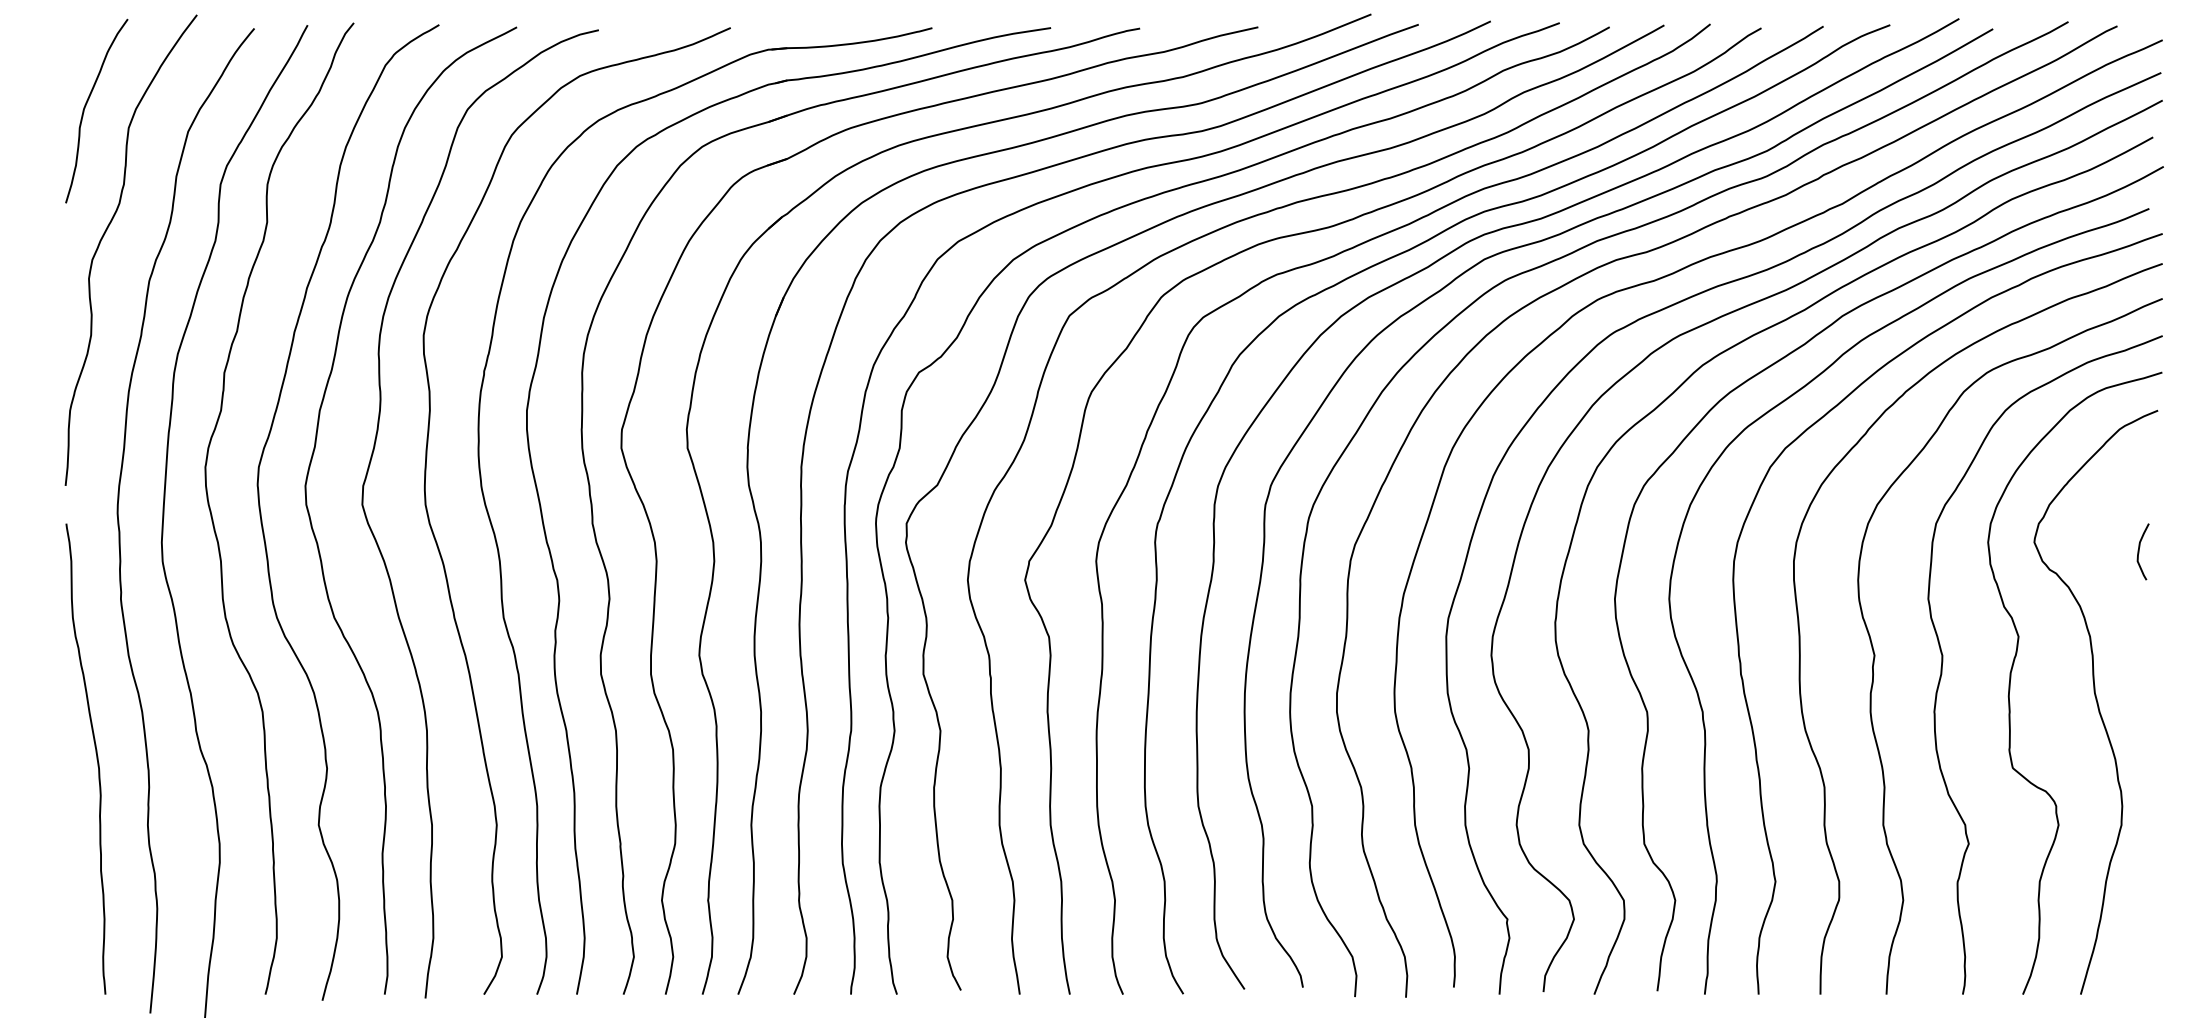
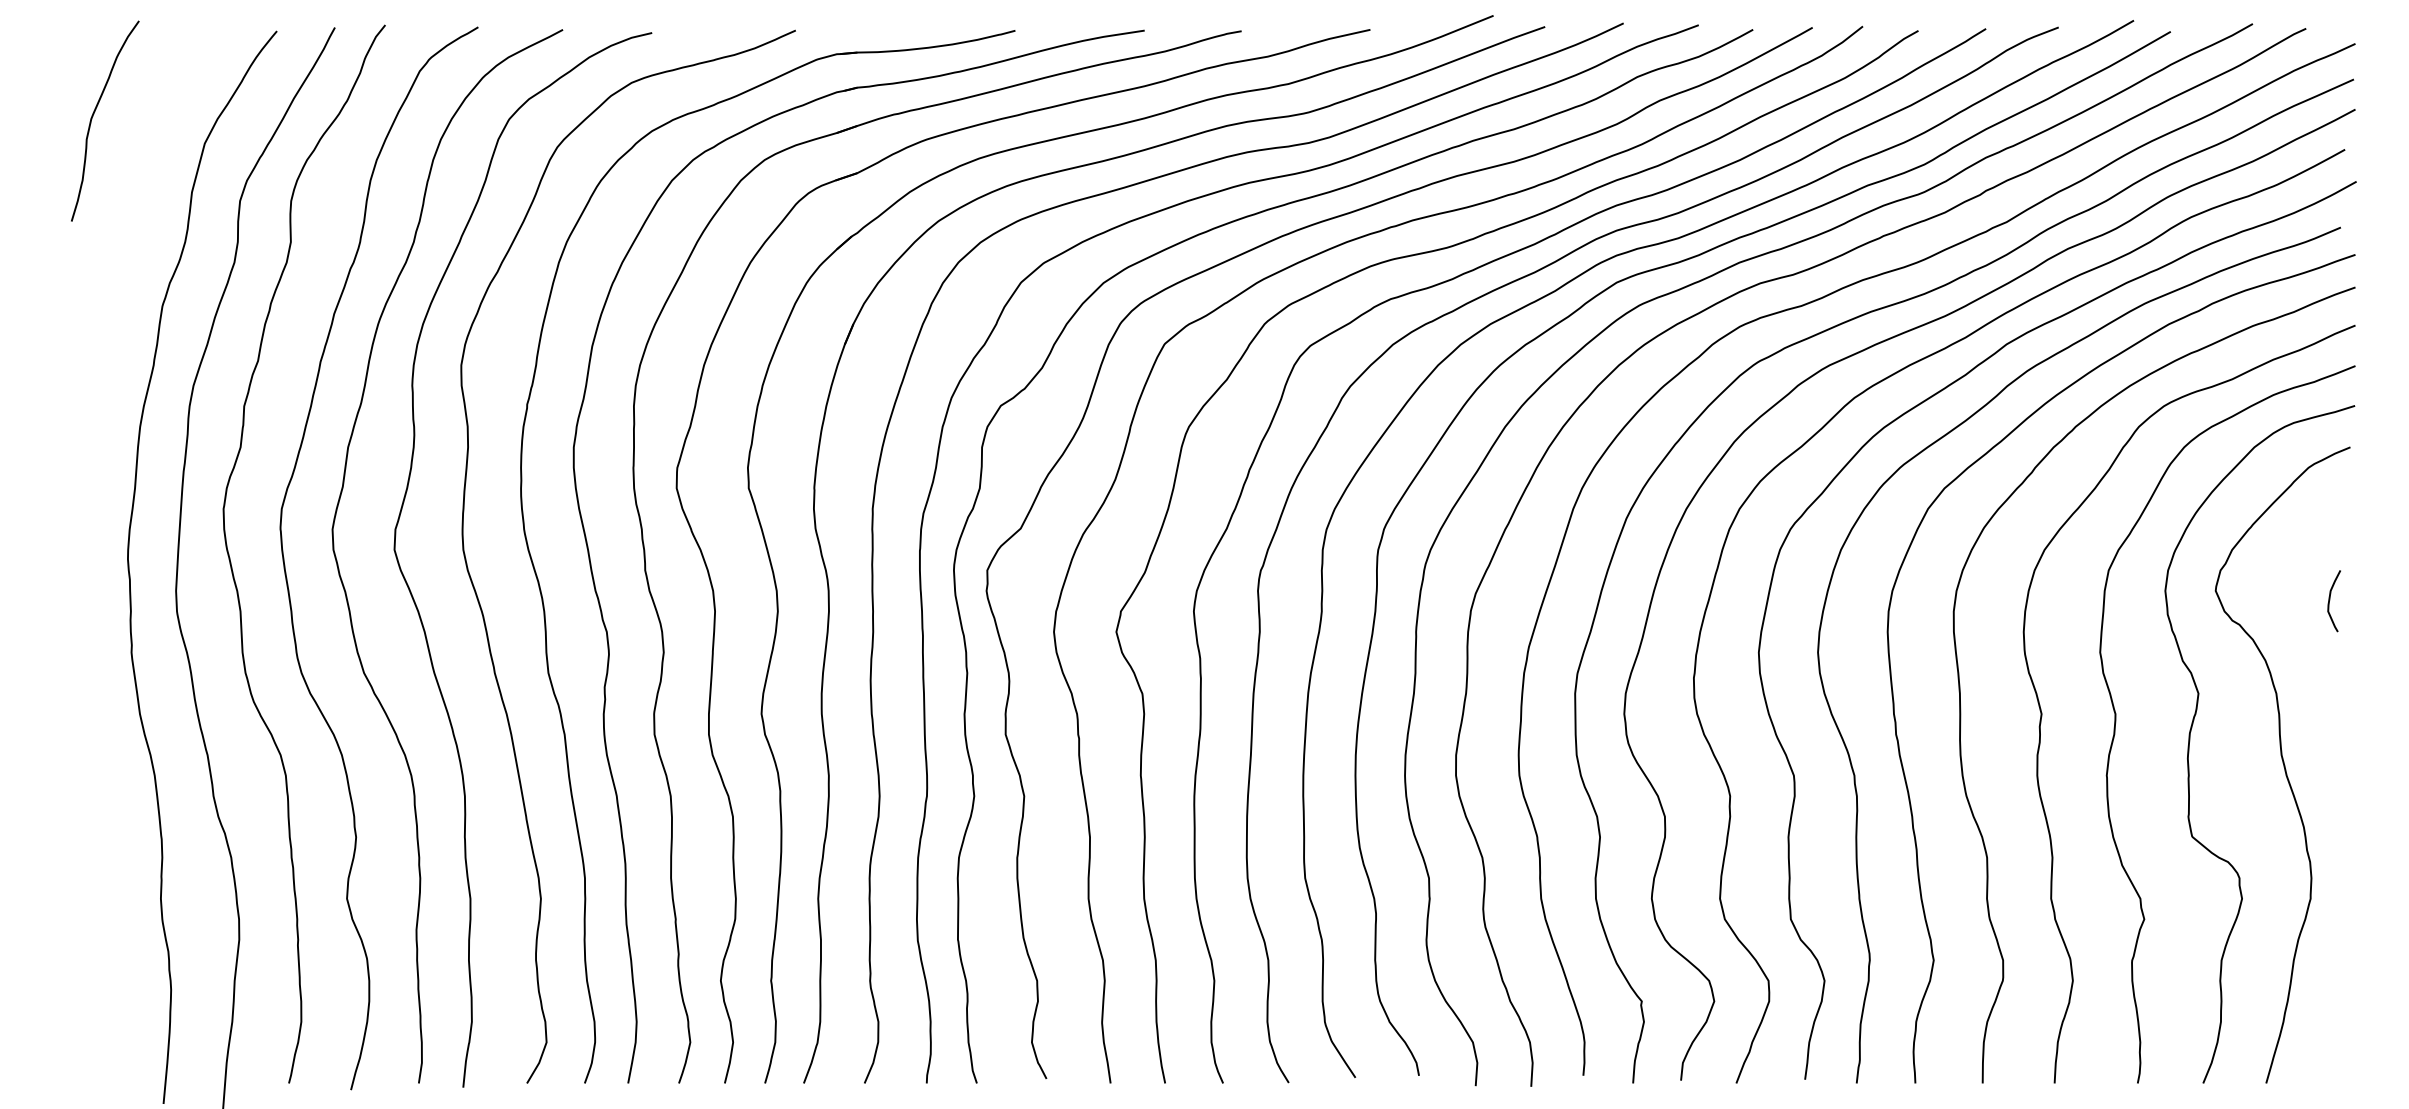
curve: (105, 234) -> (114, 255), removed
curve: (96, 756) -> (104, 824), removed

